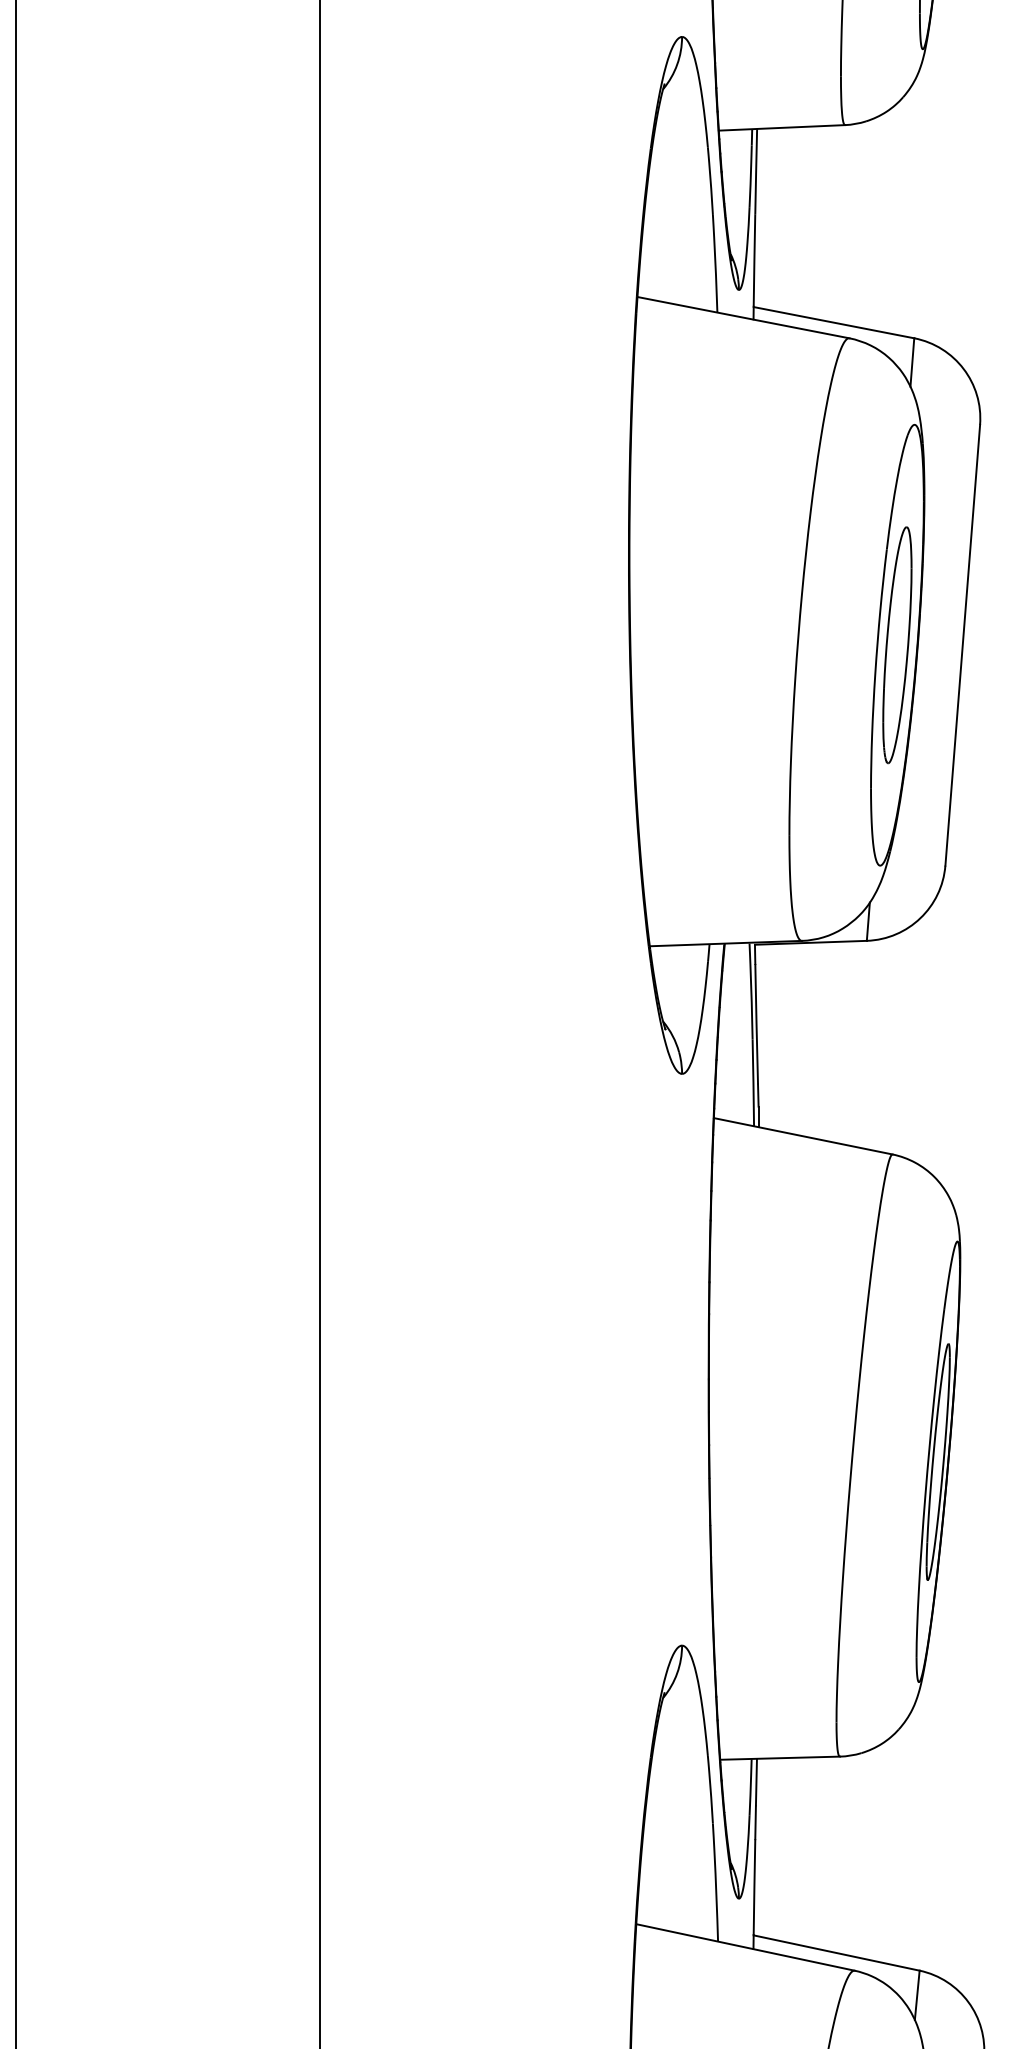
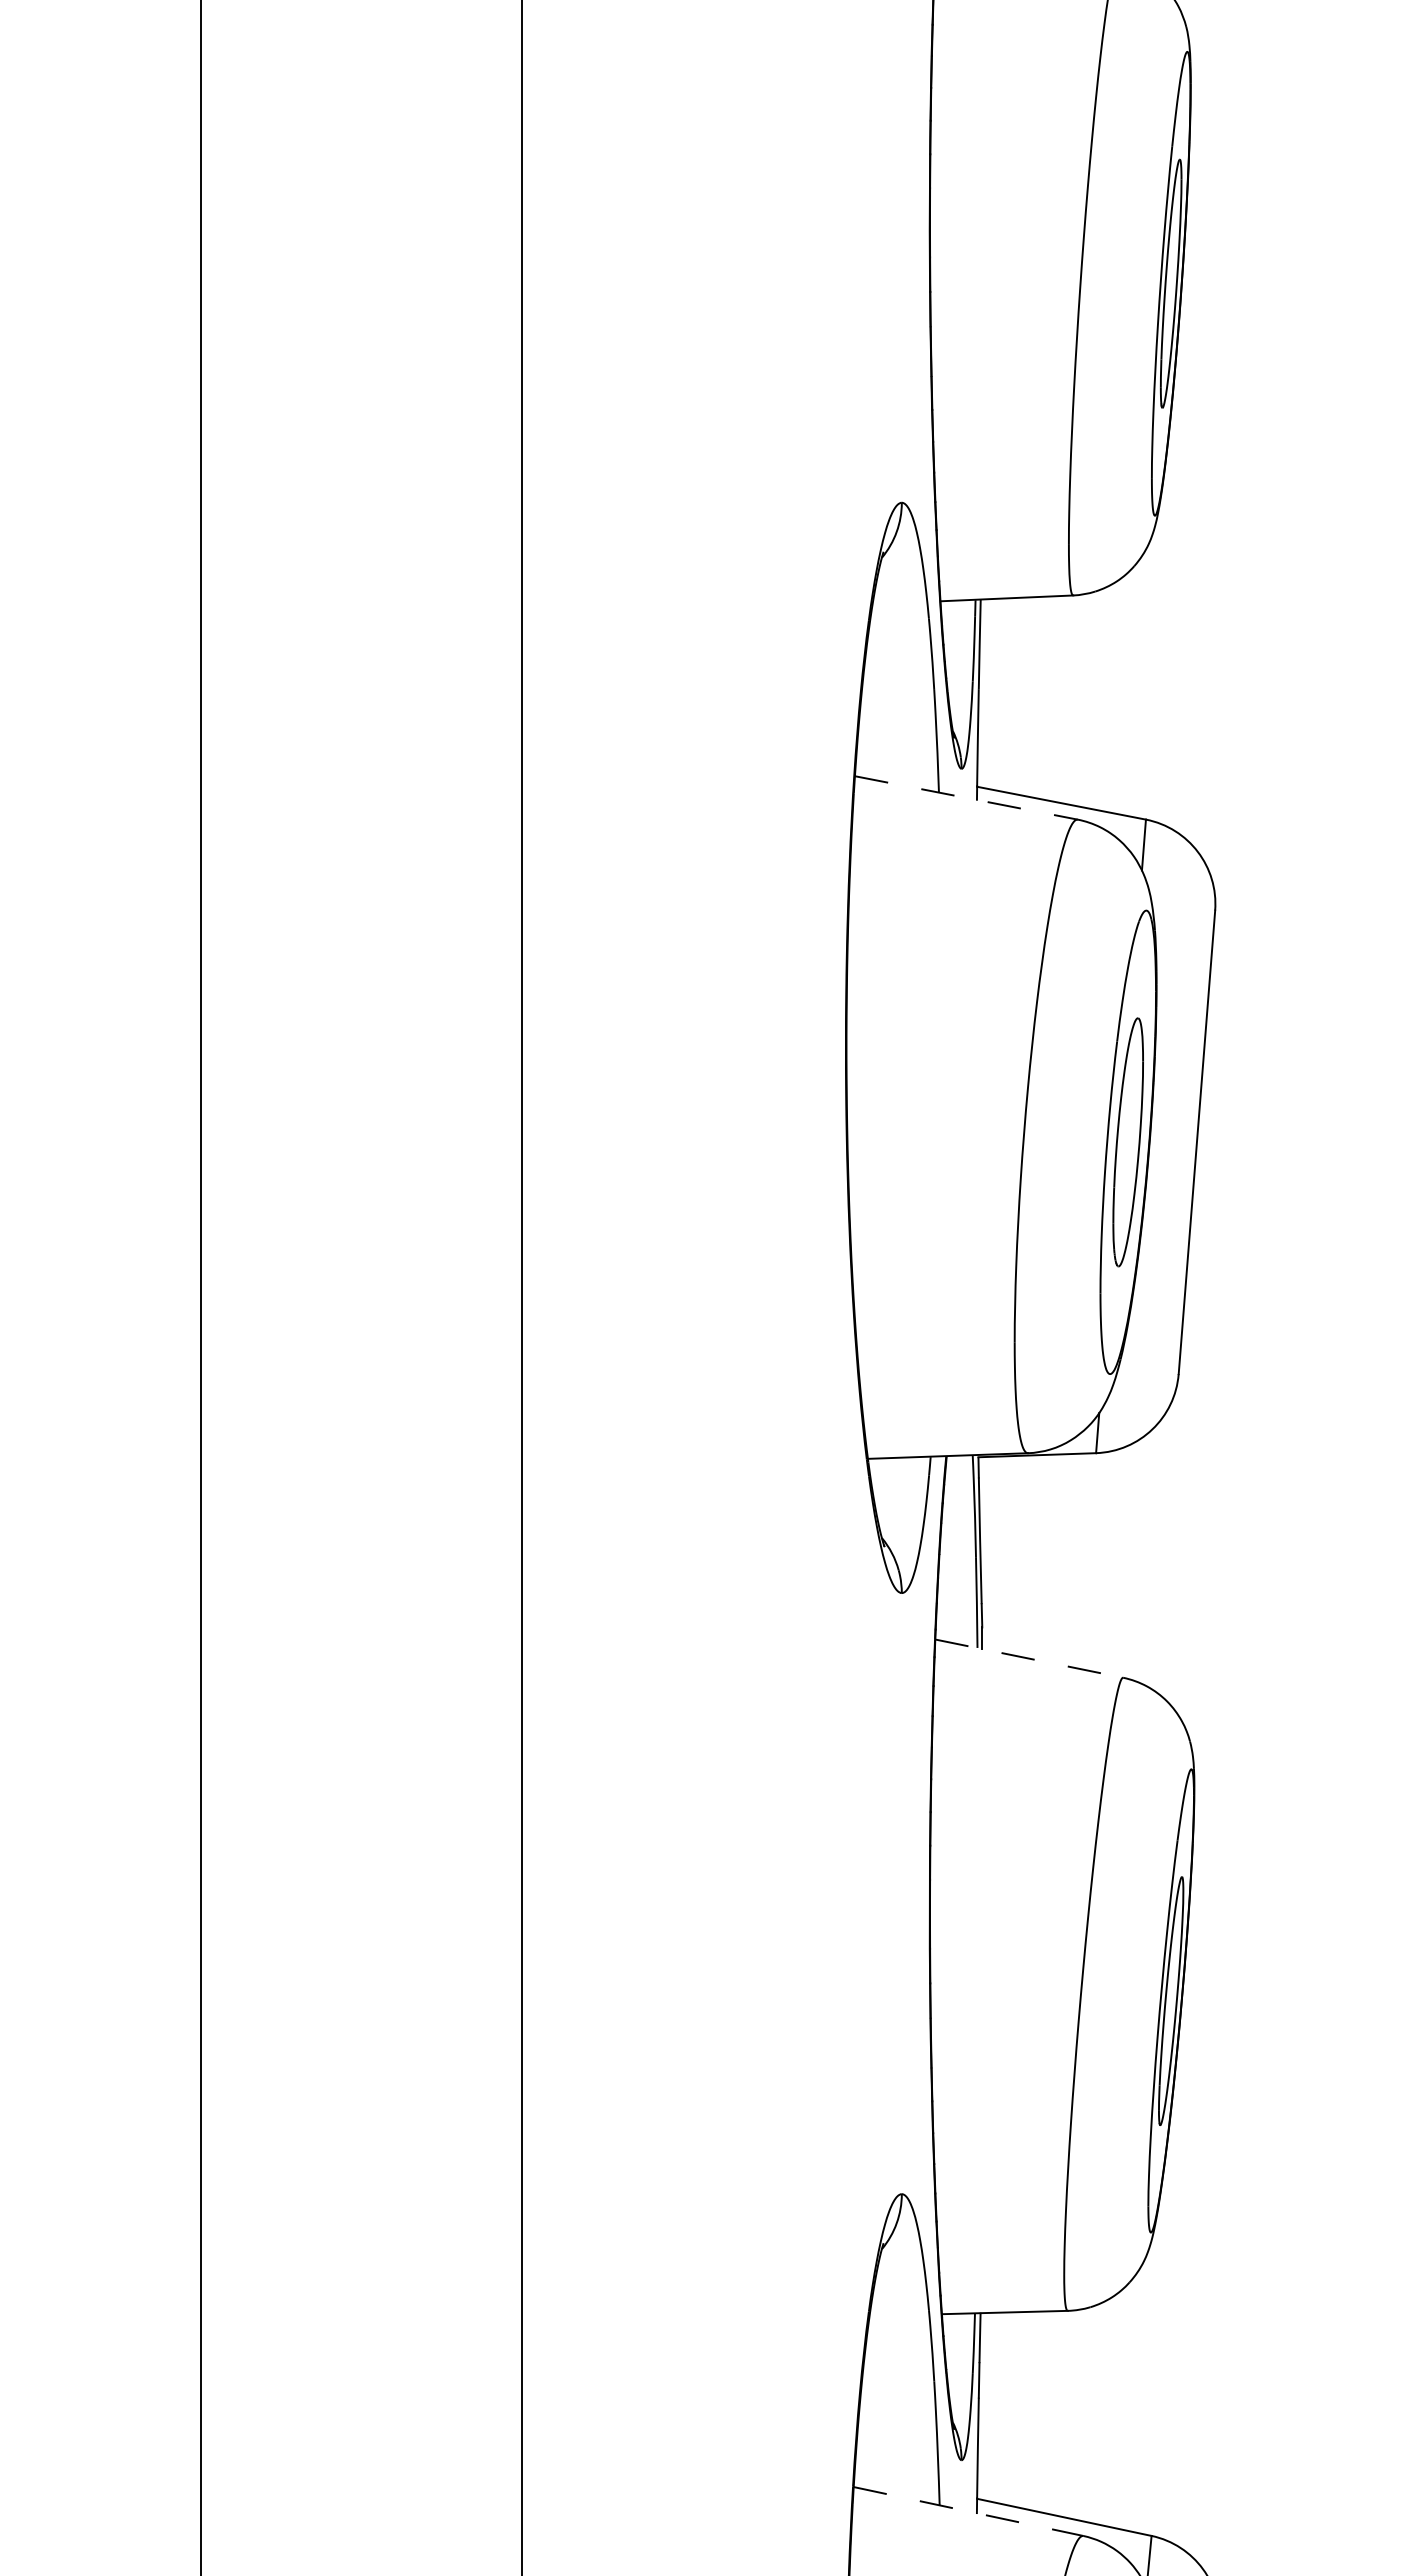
line: (743, 317) -> (966, 797), solid -> dashed
line: (803, 1136) -> (1029, 1658), solid -> dashed
line: (746, 1947) -> (969, 2511), solid -> dashed

